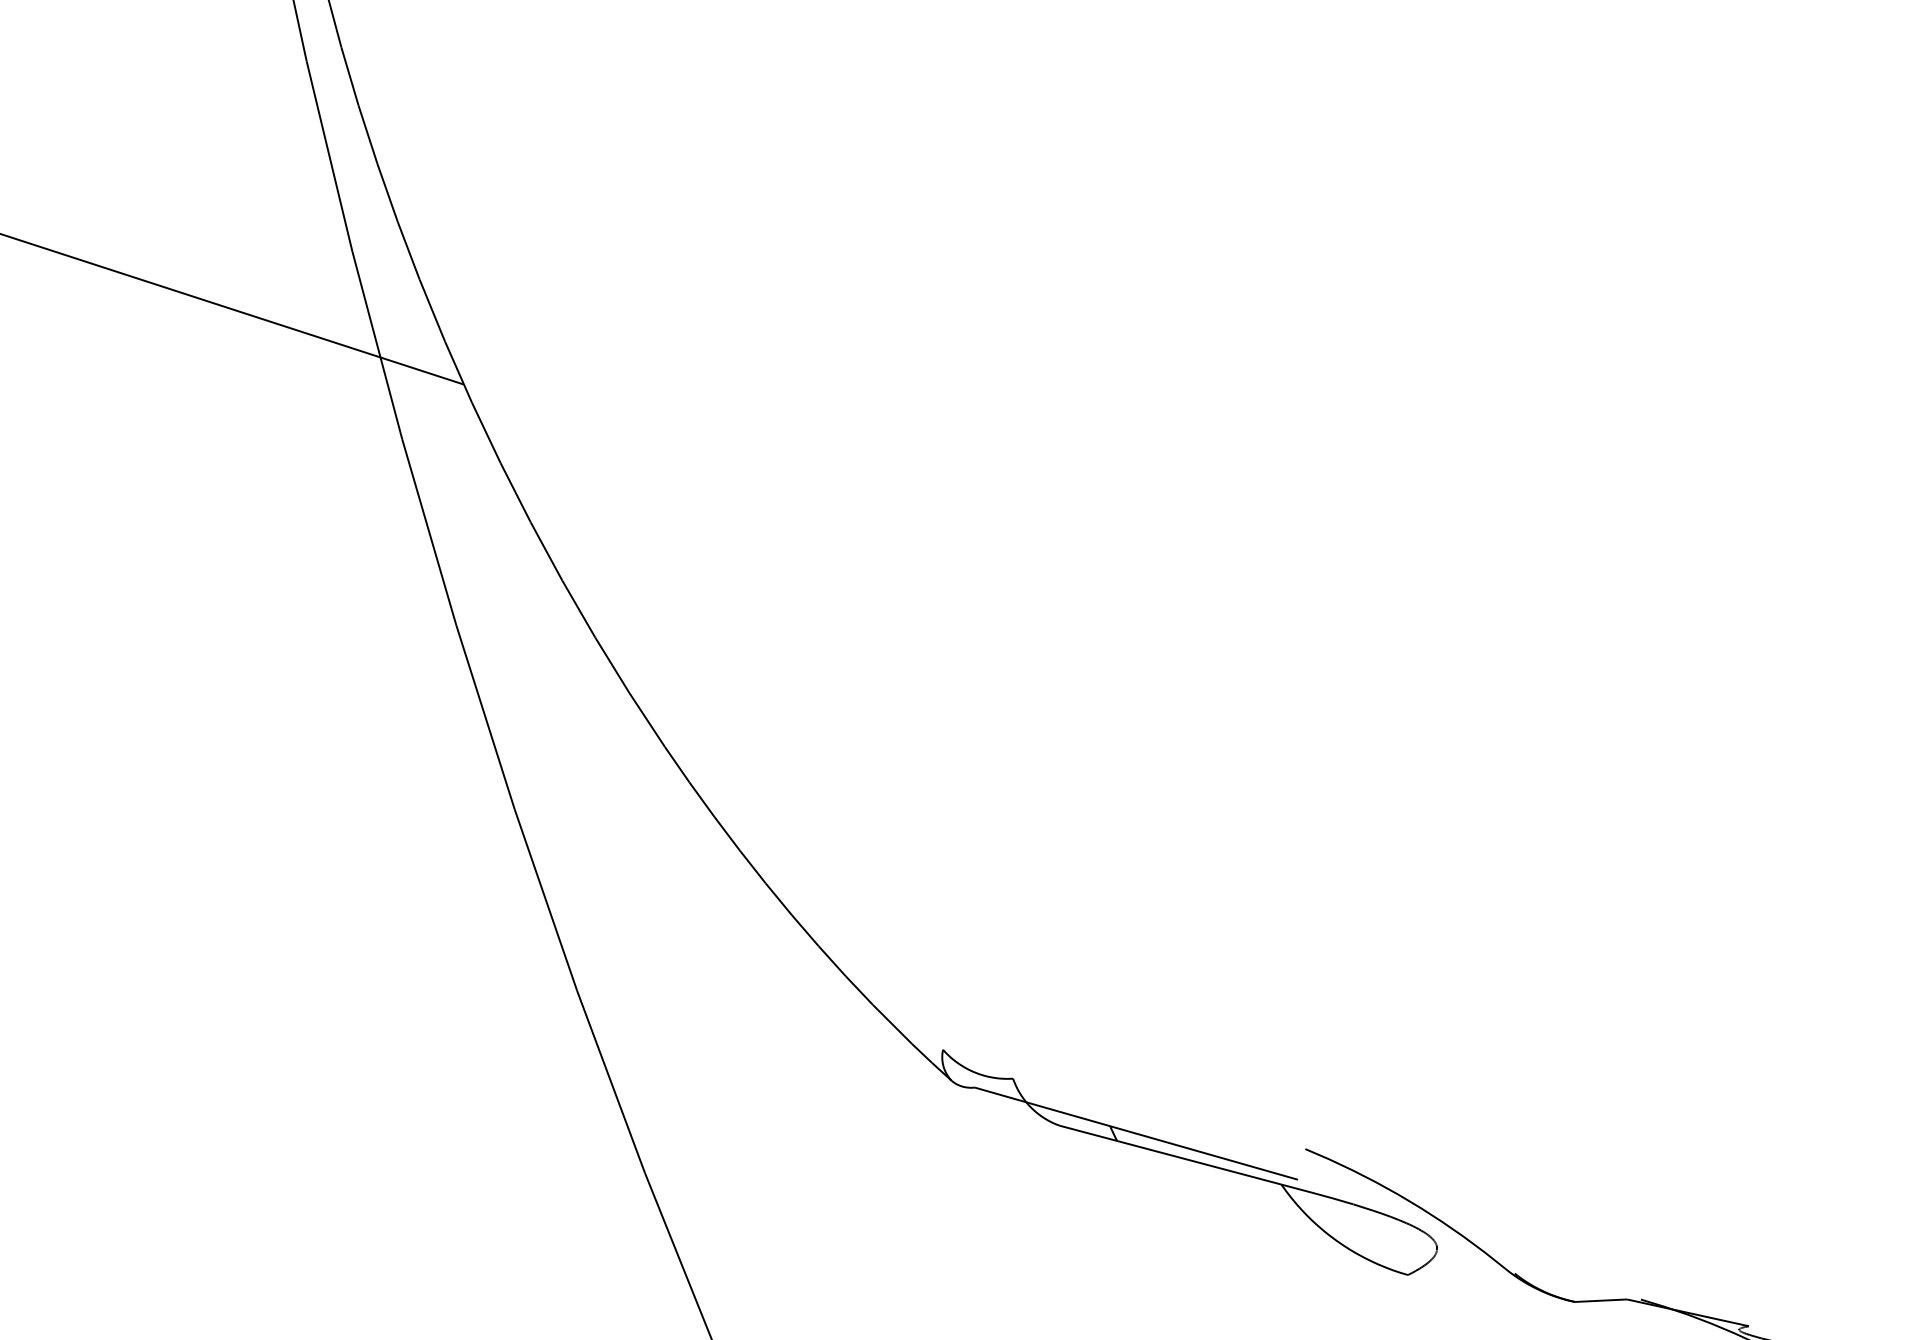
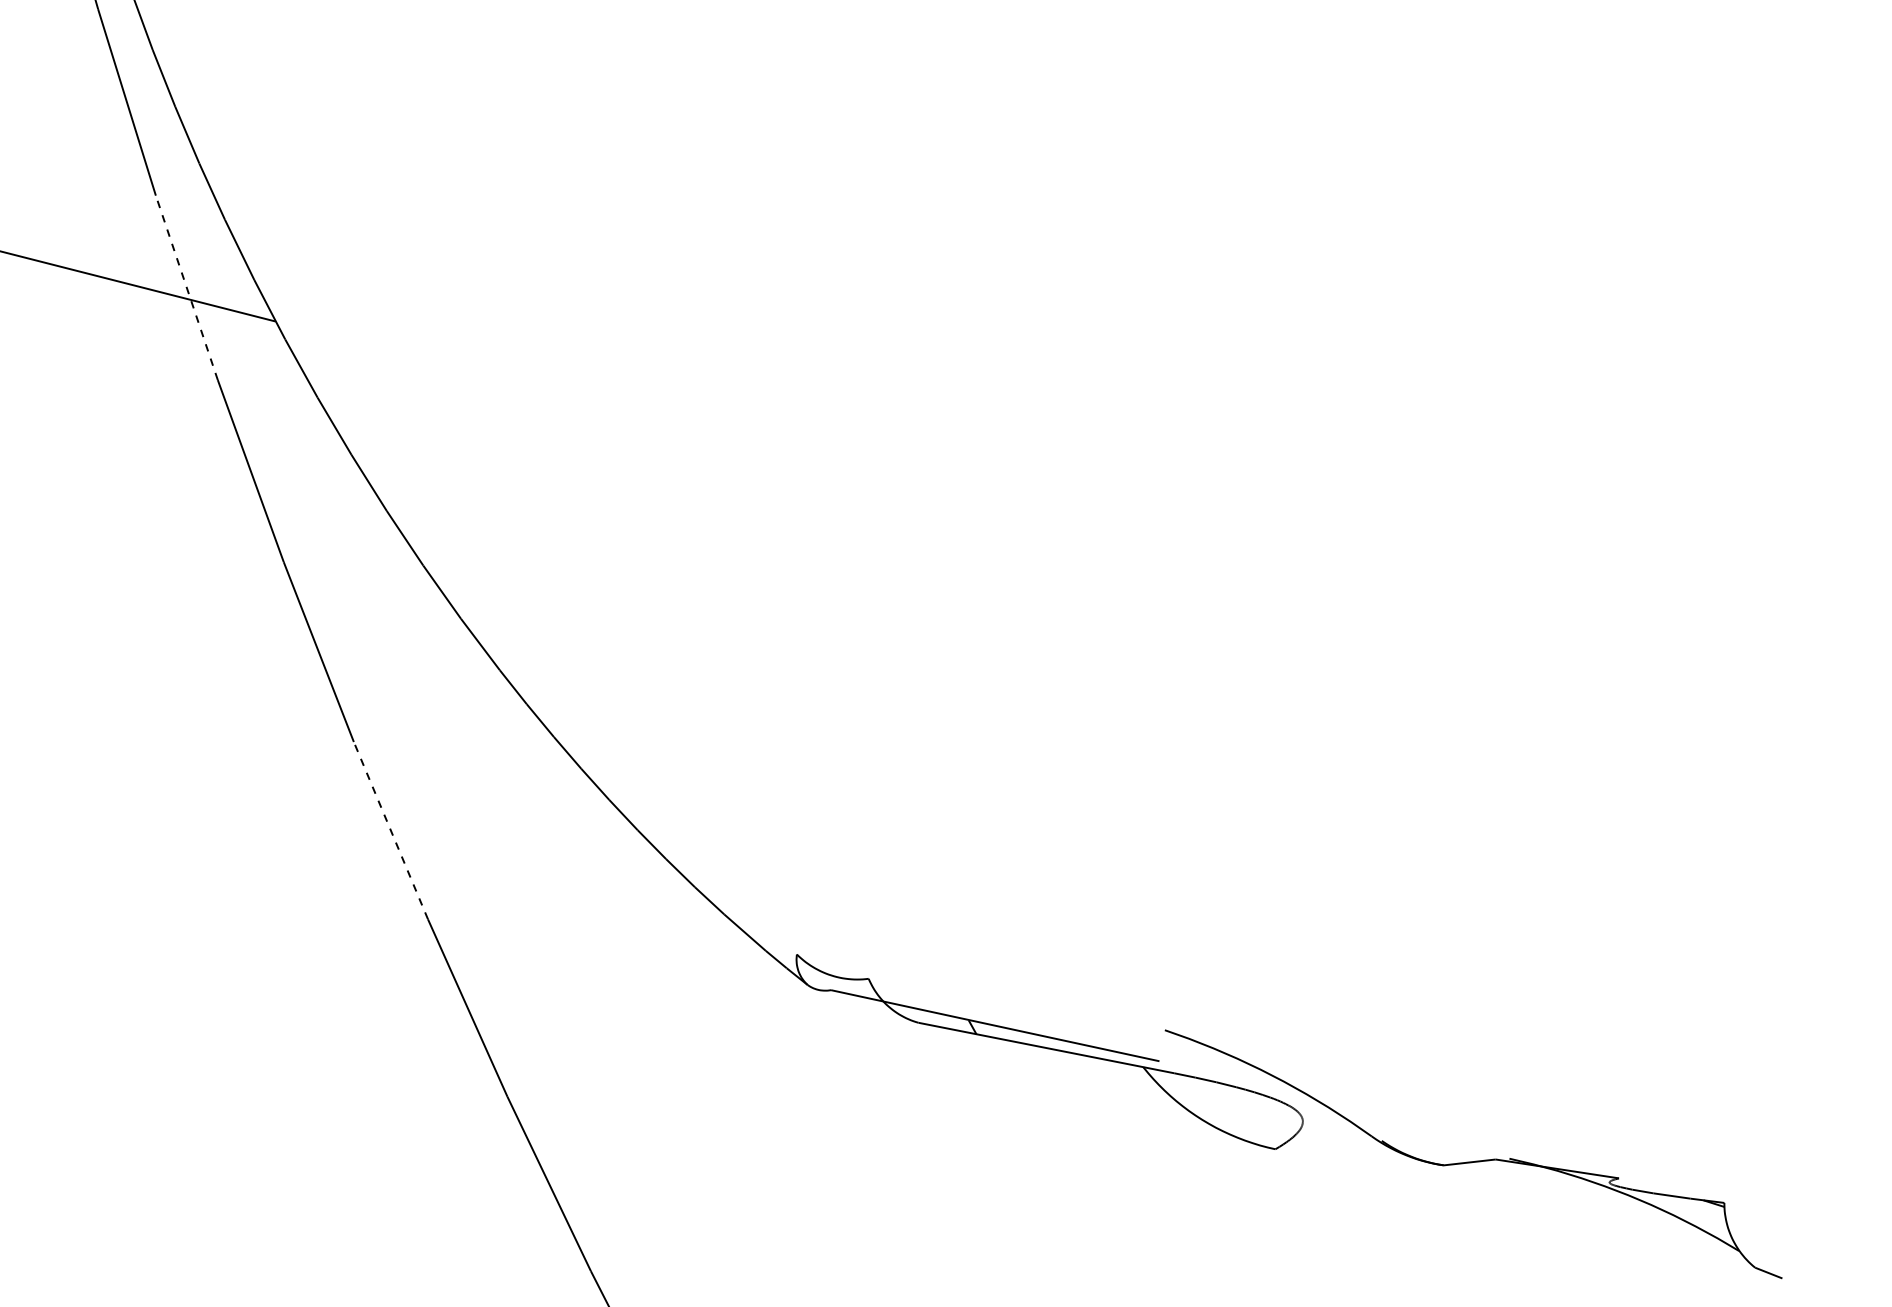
line: (377, 344) -> (187, 287), solid -> dashed
line: (545, 899) -> (390, 830), solid -> dashed

